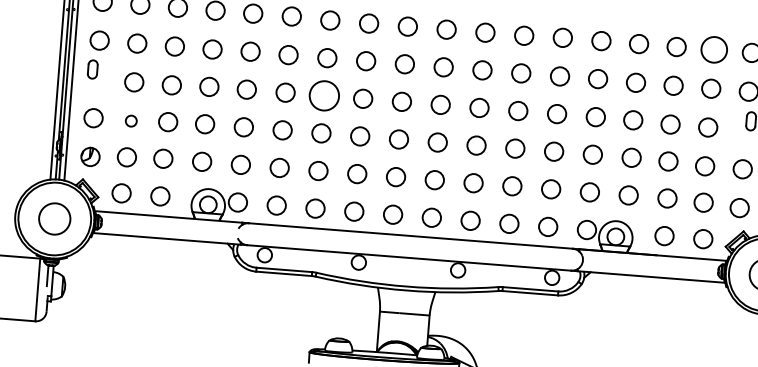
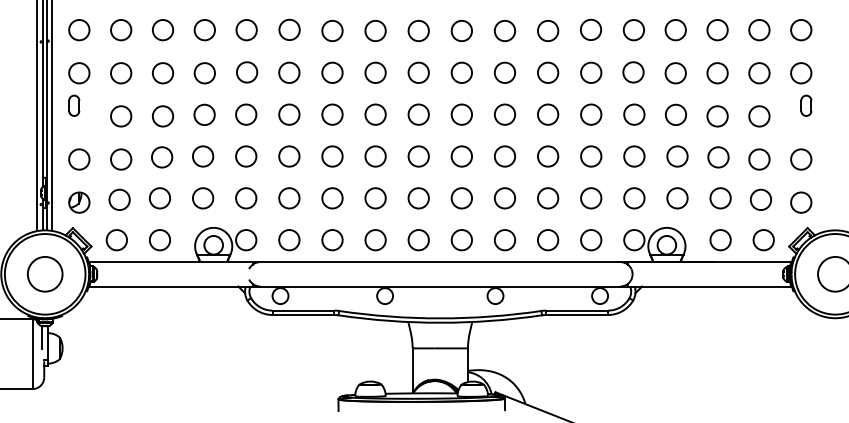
circle: (714, 50) -> (759, 30), size x0.71
circle: (324, 95) -> (332, 114), size x0.62
circle: (131, 121) -> (121, 159), size x1.67

